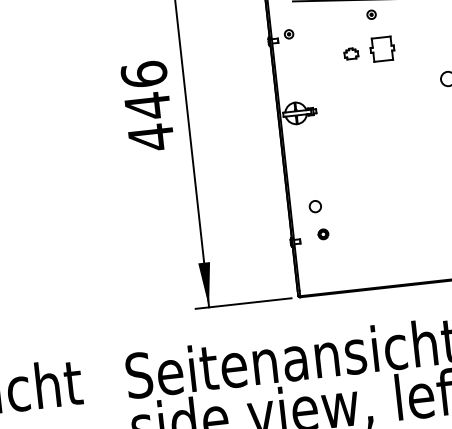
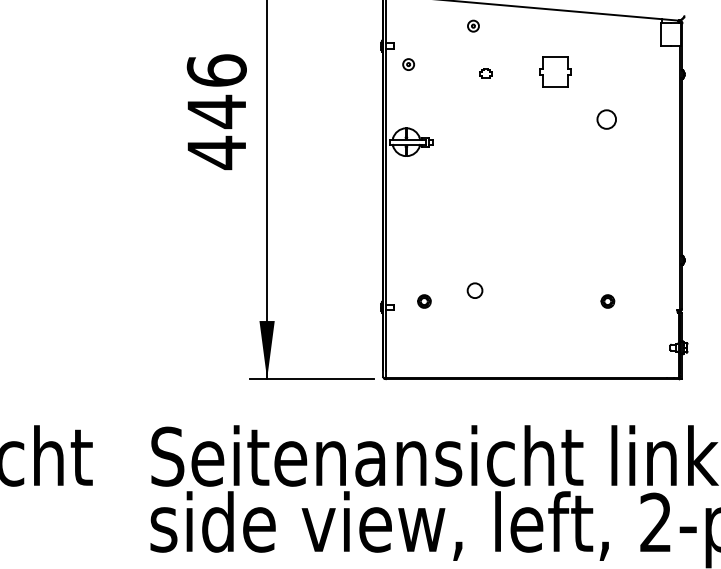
part: (371, 14) -> (473, 25), moved
part: (288, 34) -> (408, 64), moved
part: (382, 48) -> (555, 71), moved
part: (351, 53) -> (485, 73), size x0.7
circle: (314, 206) -> (474, 290), moved

